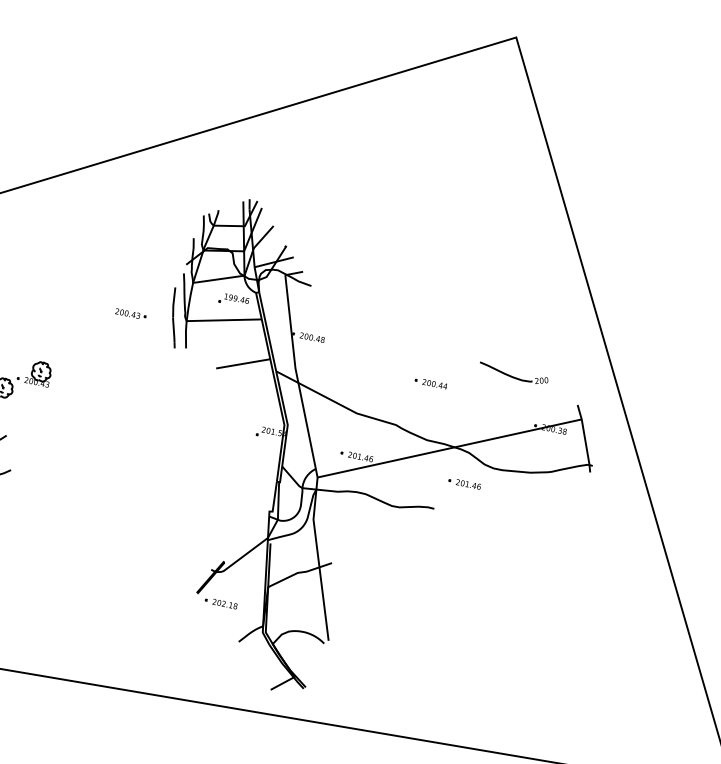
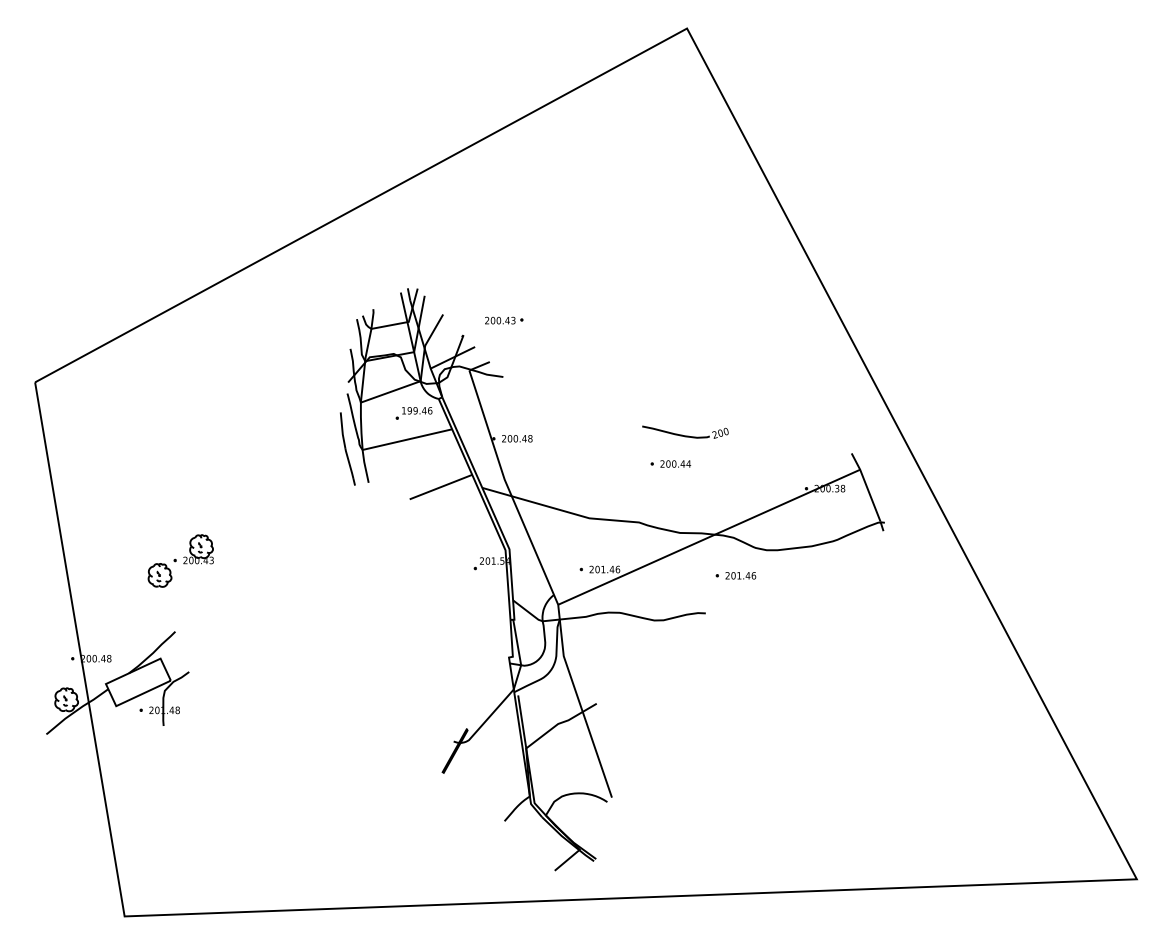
part: (131, 314) -> (504, 320), moved
part: (513, 373) -> (685, 431), moved
part: (220, 603) -> (473, 779), removed

